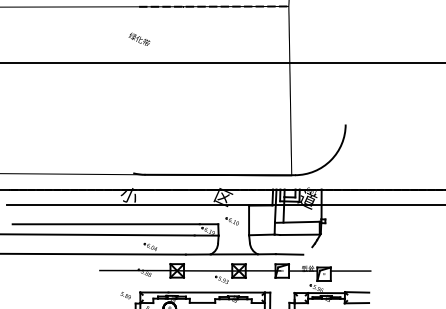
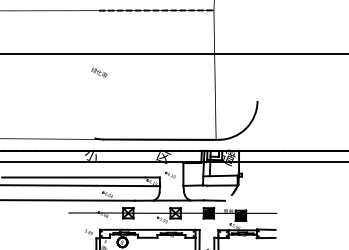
text: (139, 39) -> (99, 72), moved
hatch: (281, 271) -> (208, 213), added
hatch: (323, 273) -> (240, 215), added

